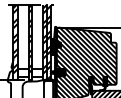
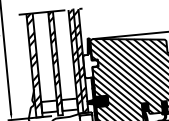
fill: (55, 46) -> (90, 65), removed

